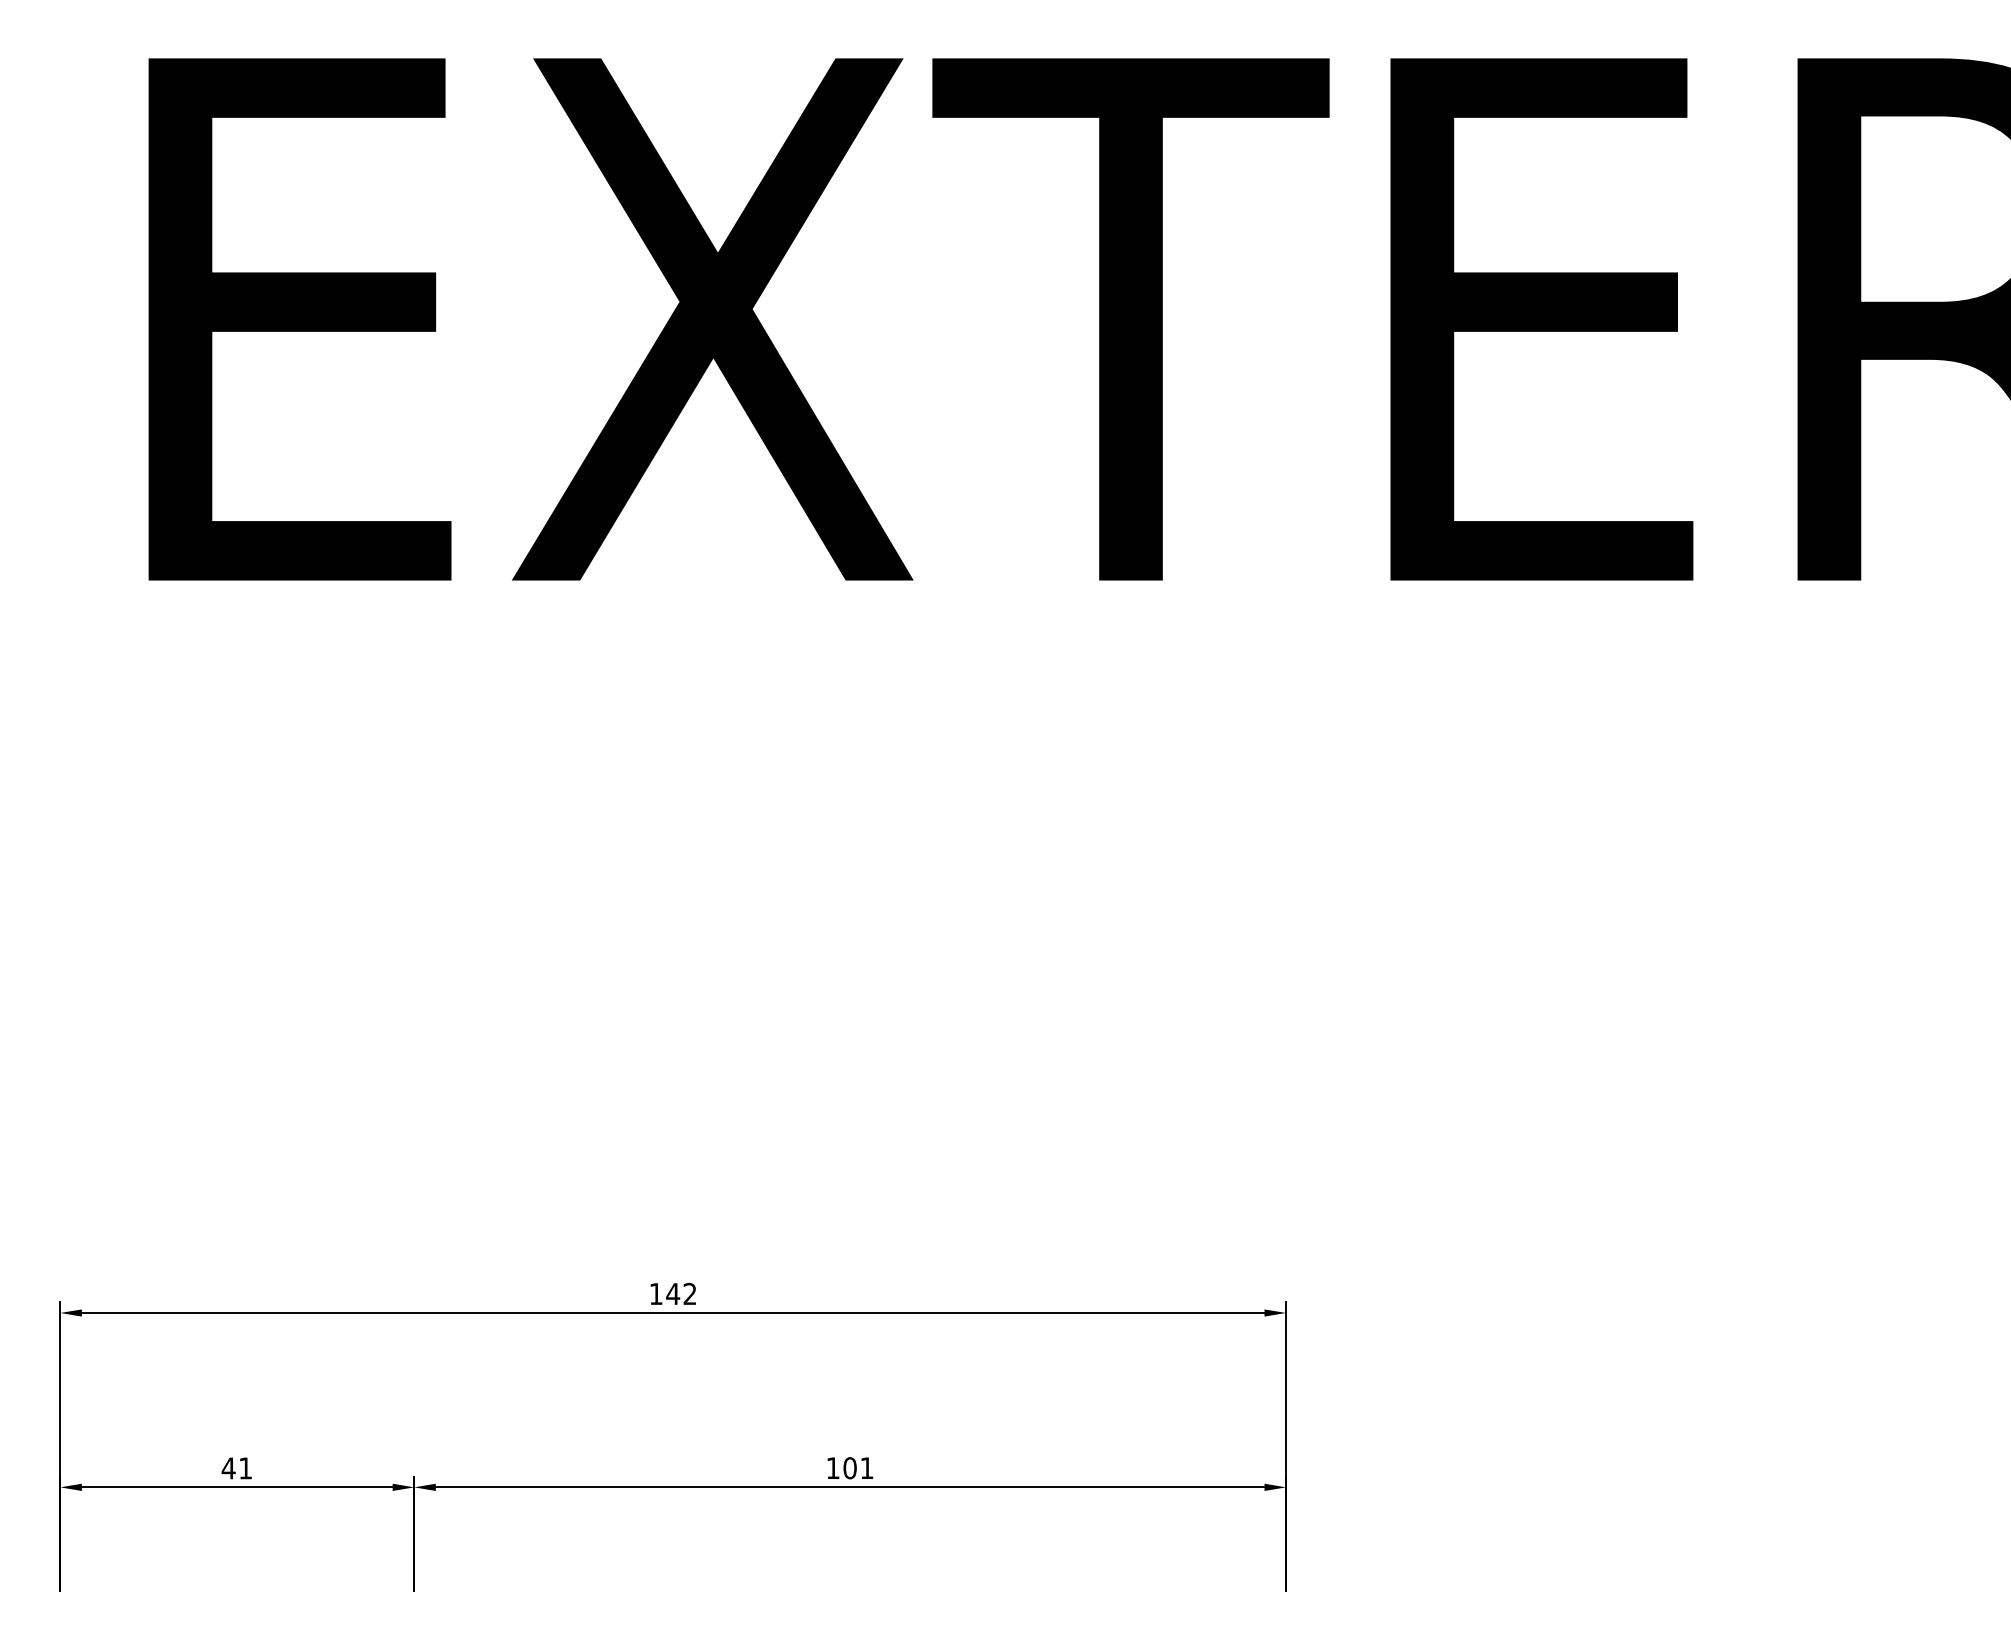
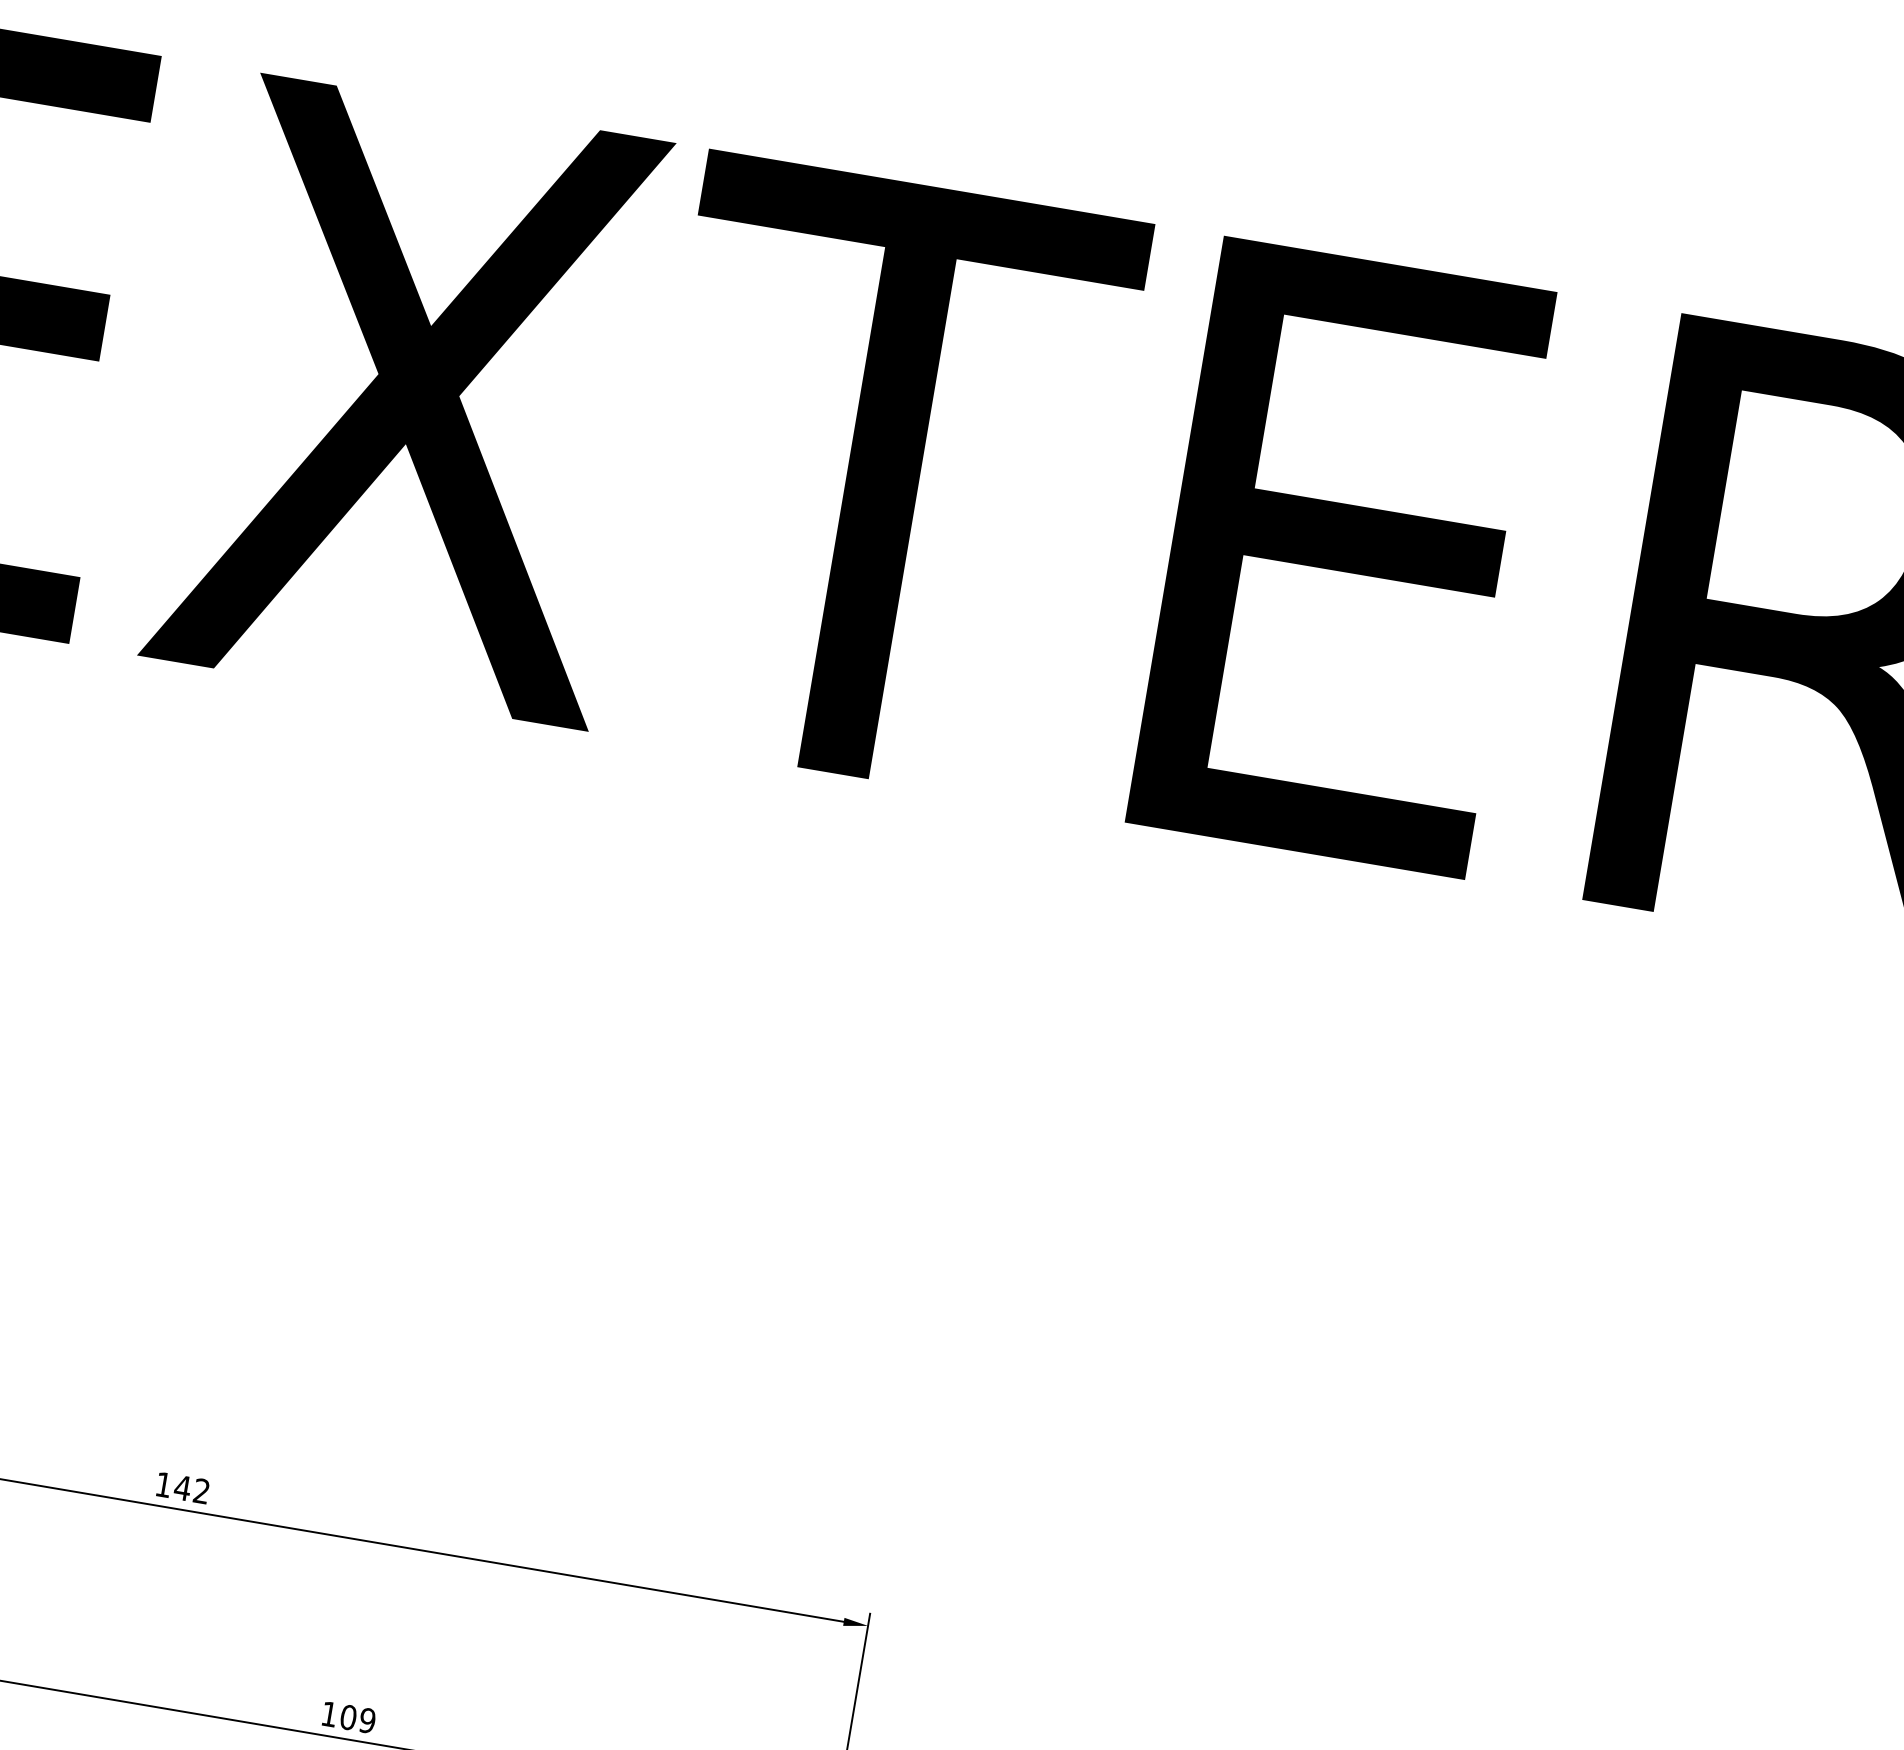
text: (866, 1468) -> (366, 1720), 101 -> 109

